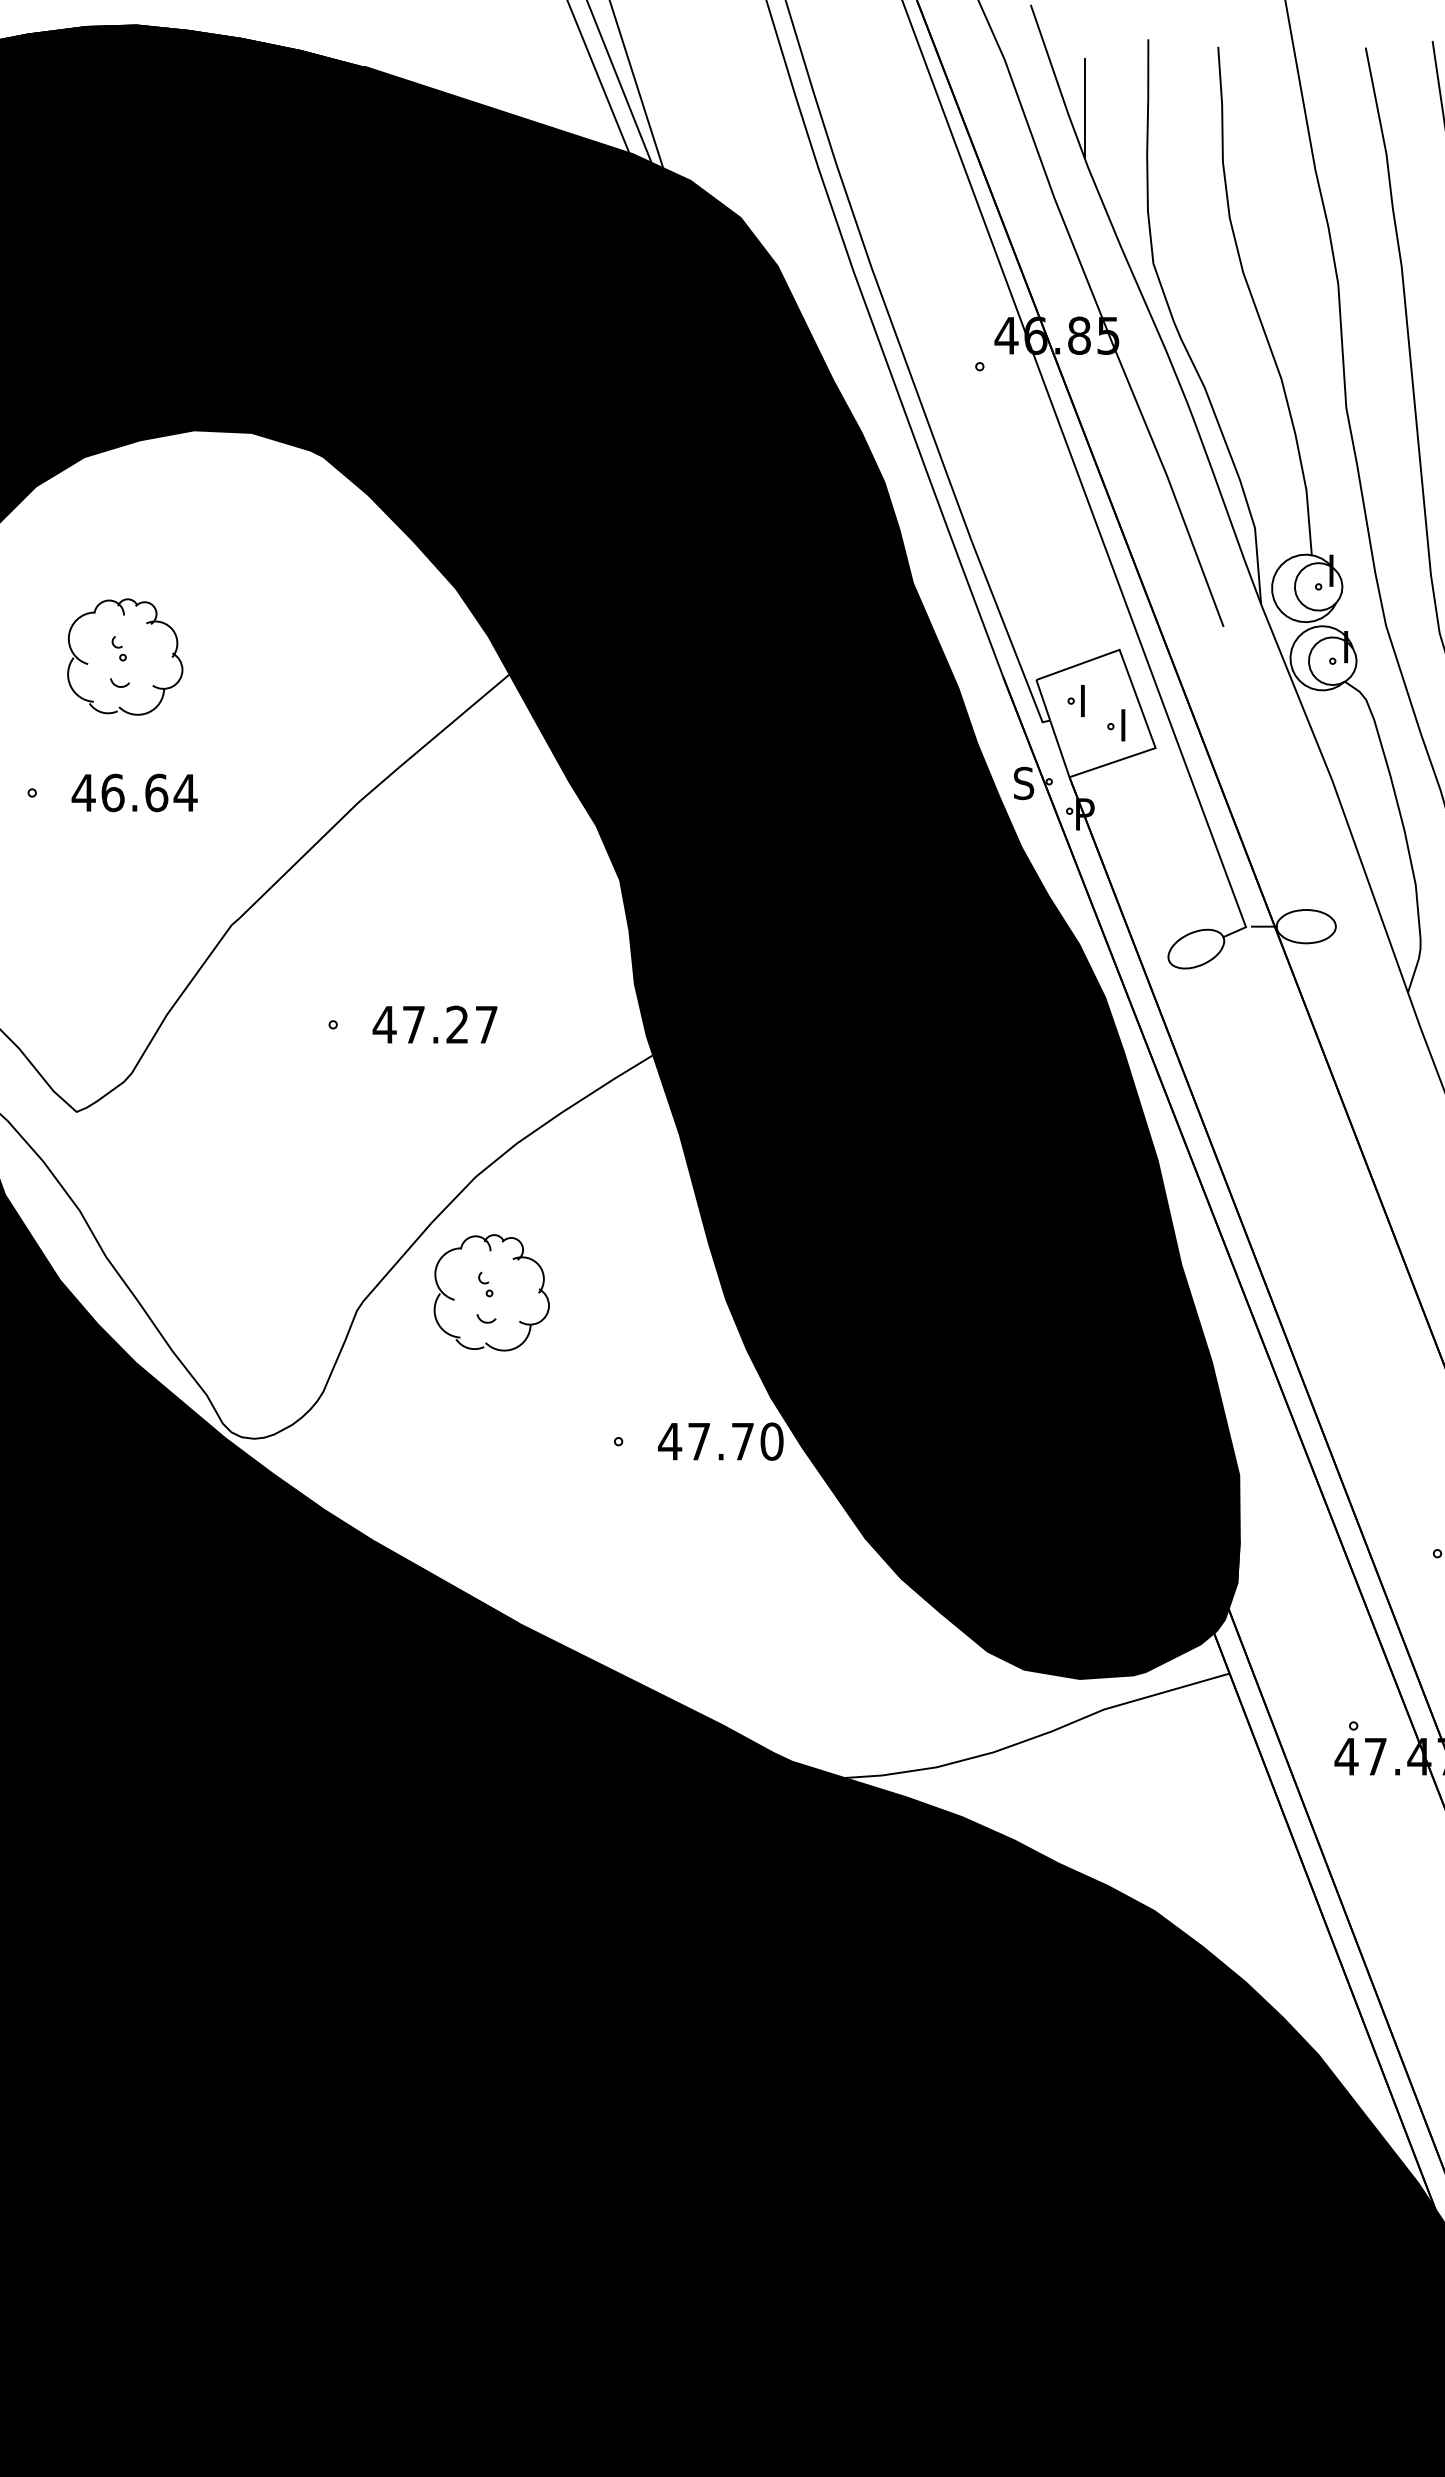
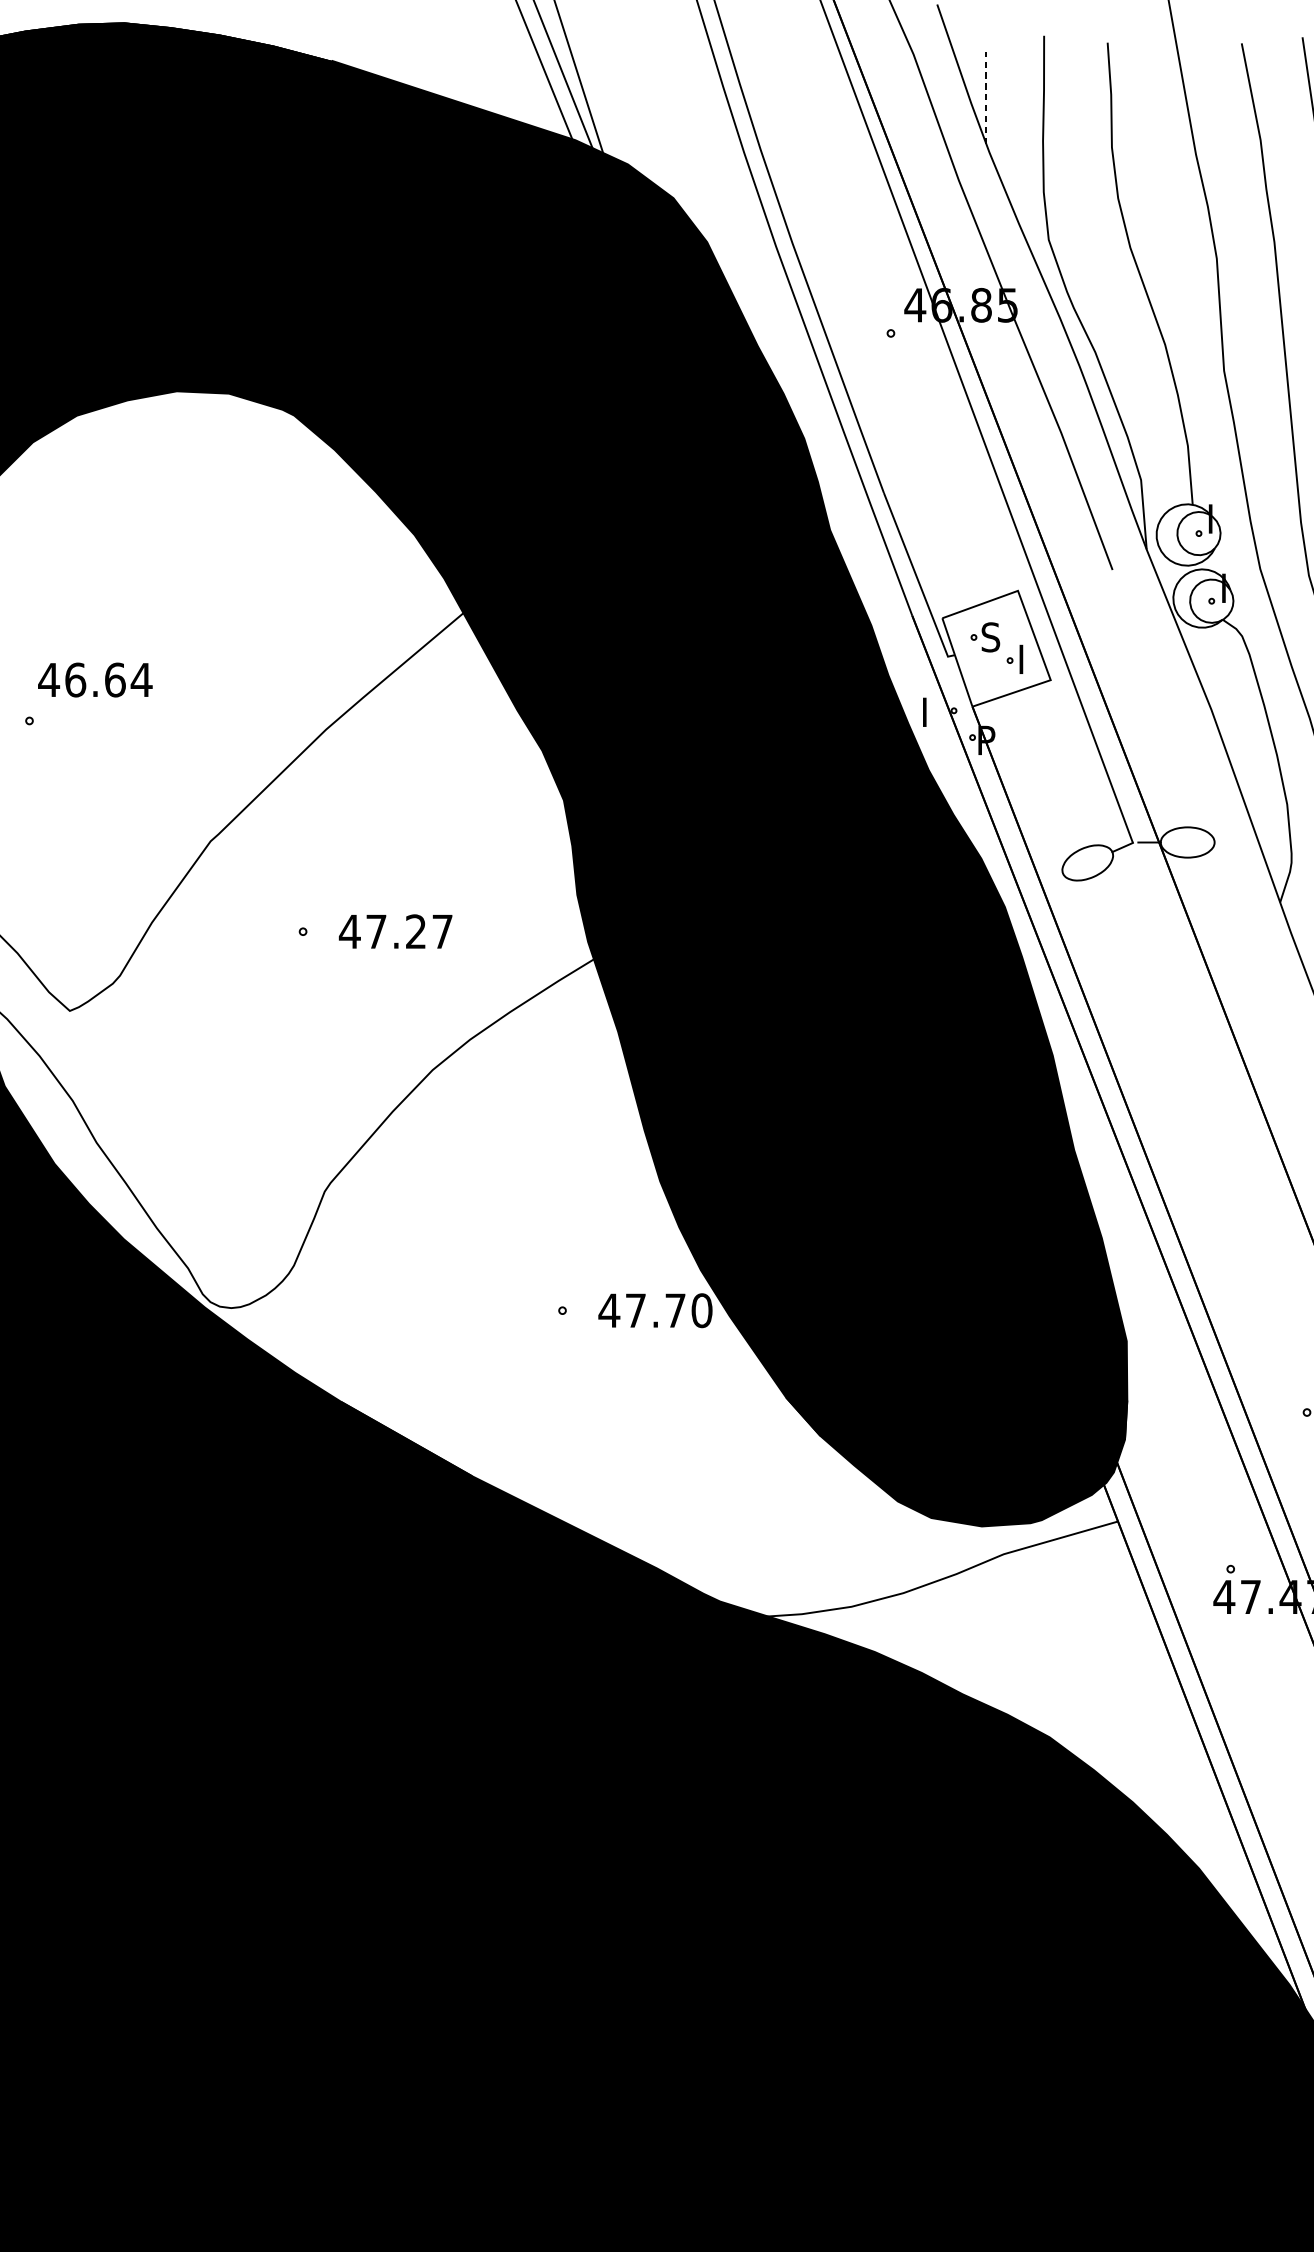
line: (1084, 107) -> (986, 97), solid -> dashed
part: (125, 656) -> (114, 596), removed
text: (1089, 700) -> (990, 636), I -> S
text: (1023, 783) -> (930, 712), S -> I
text: (134, 792) -> (95, 679), moved
part: (491, 1292) -> (446, 1175), removed

